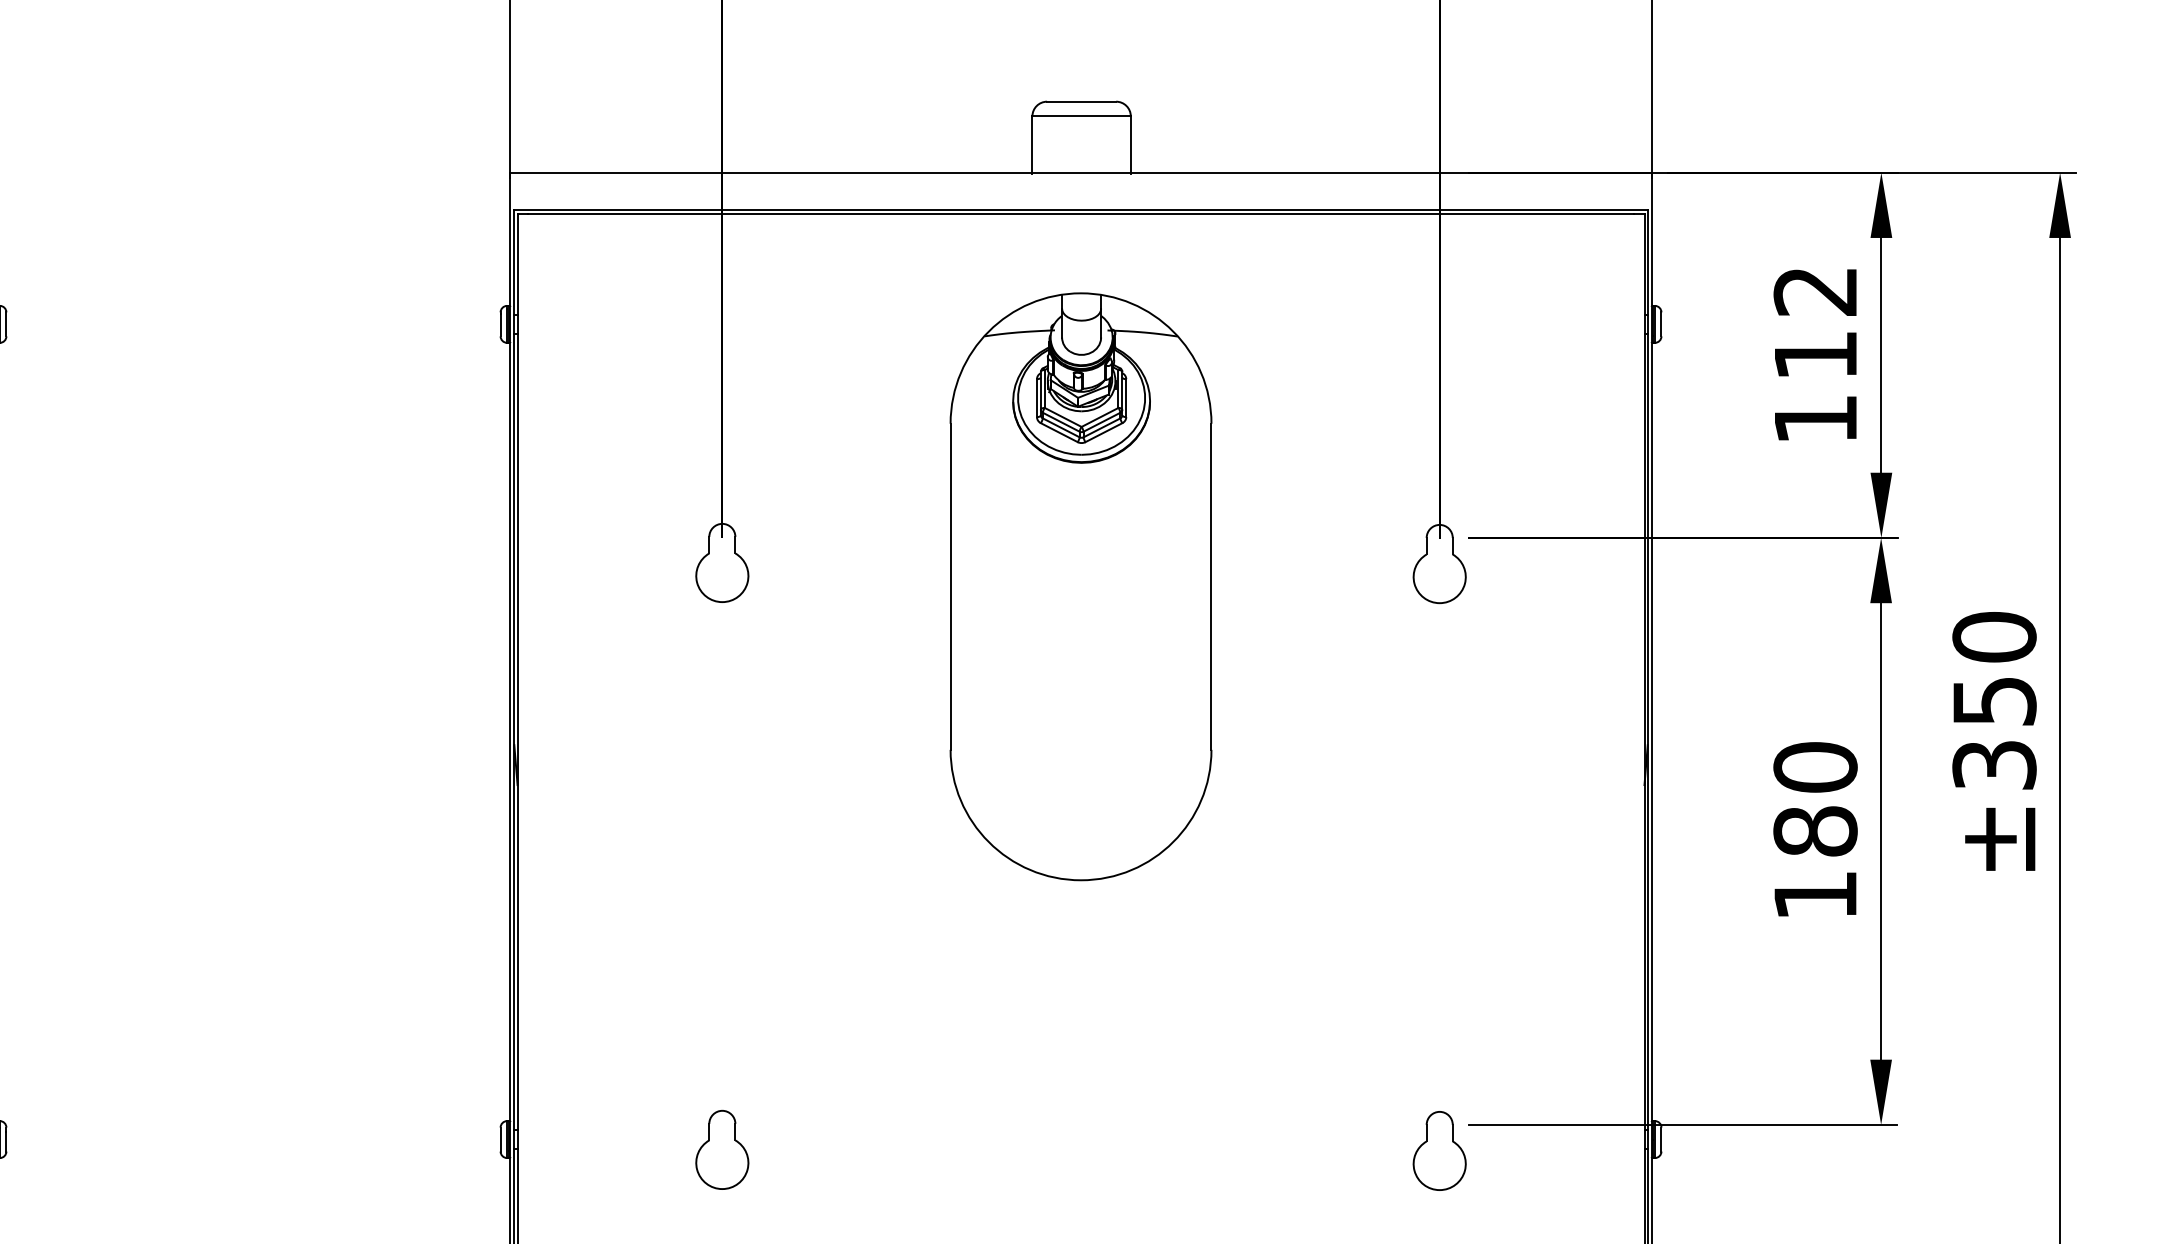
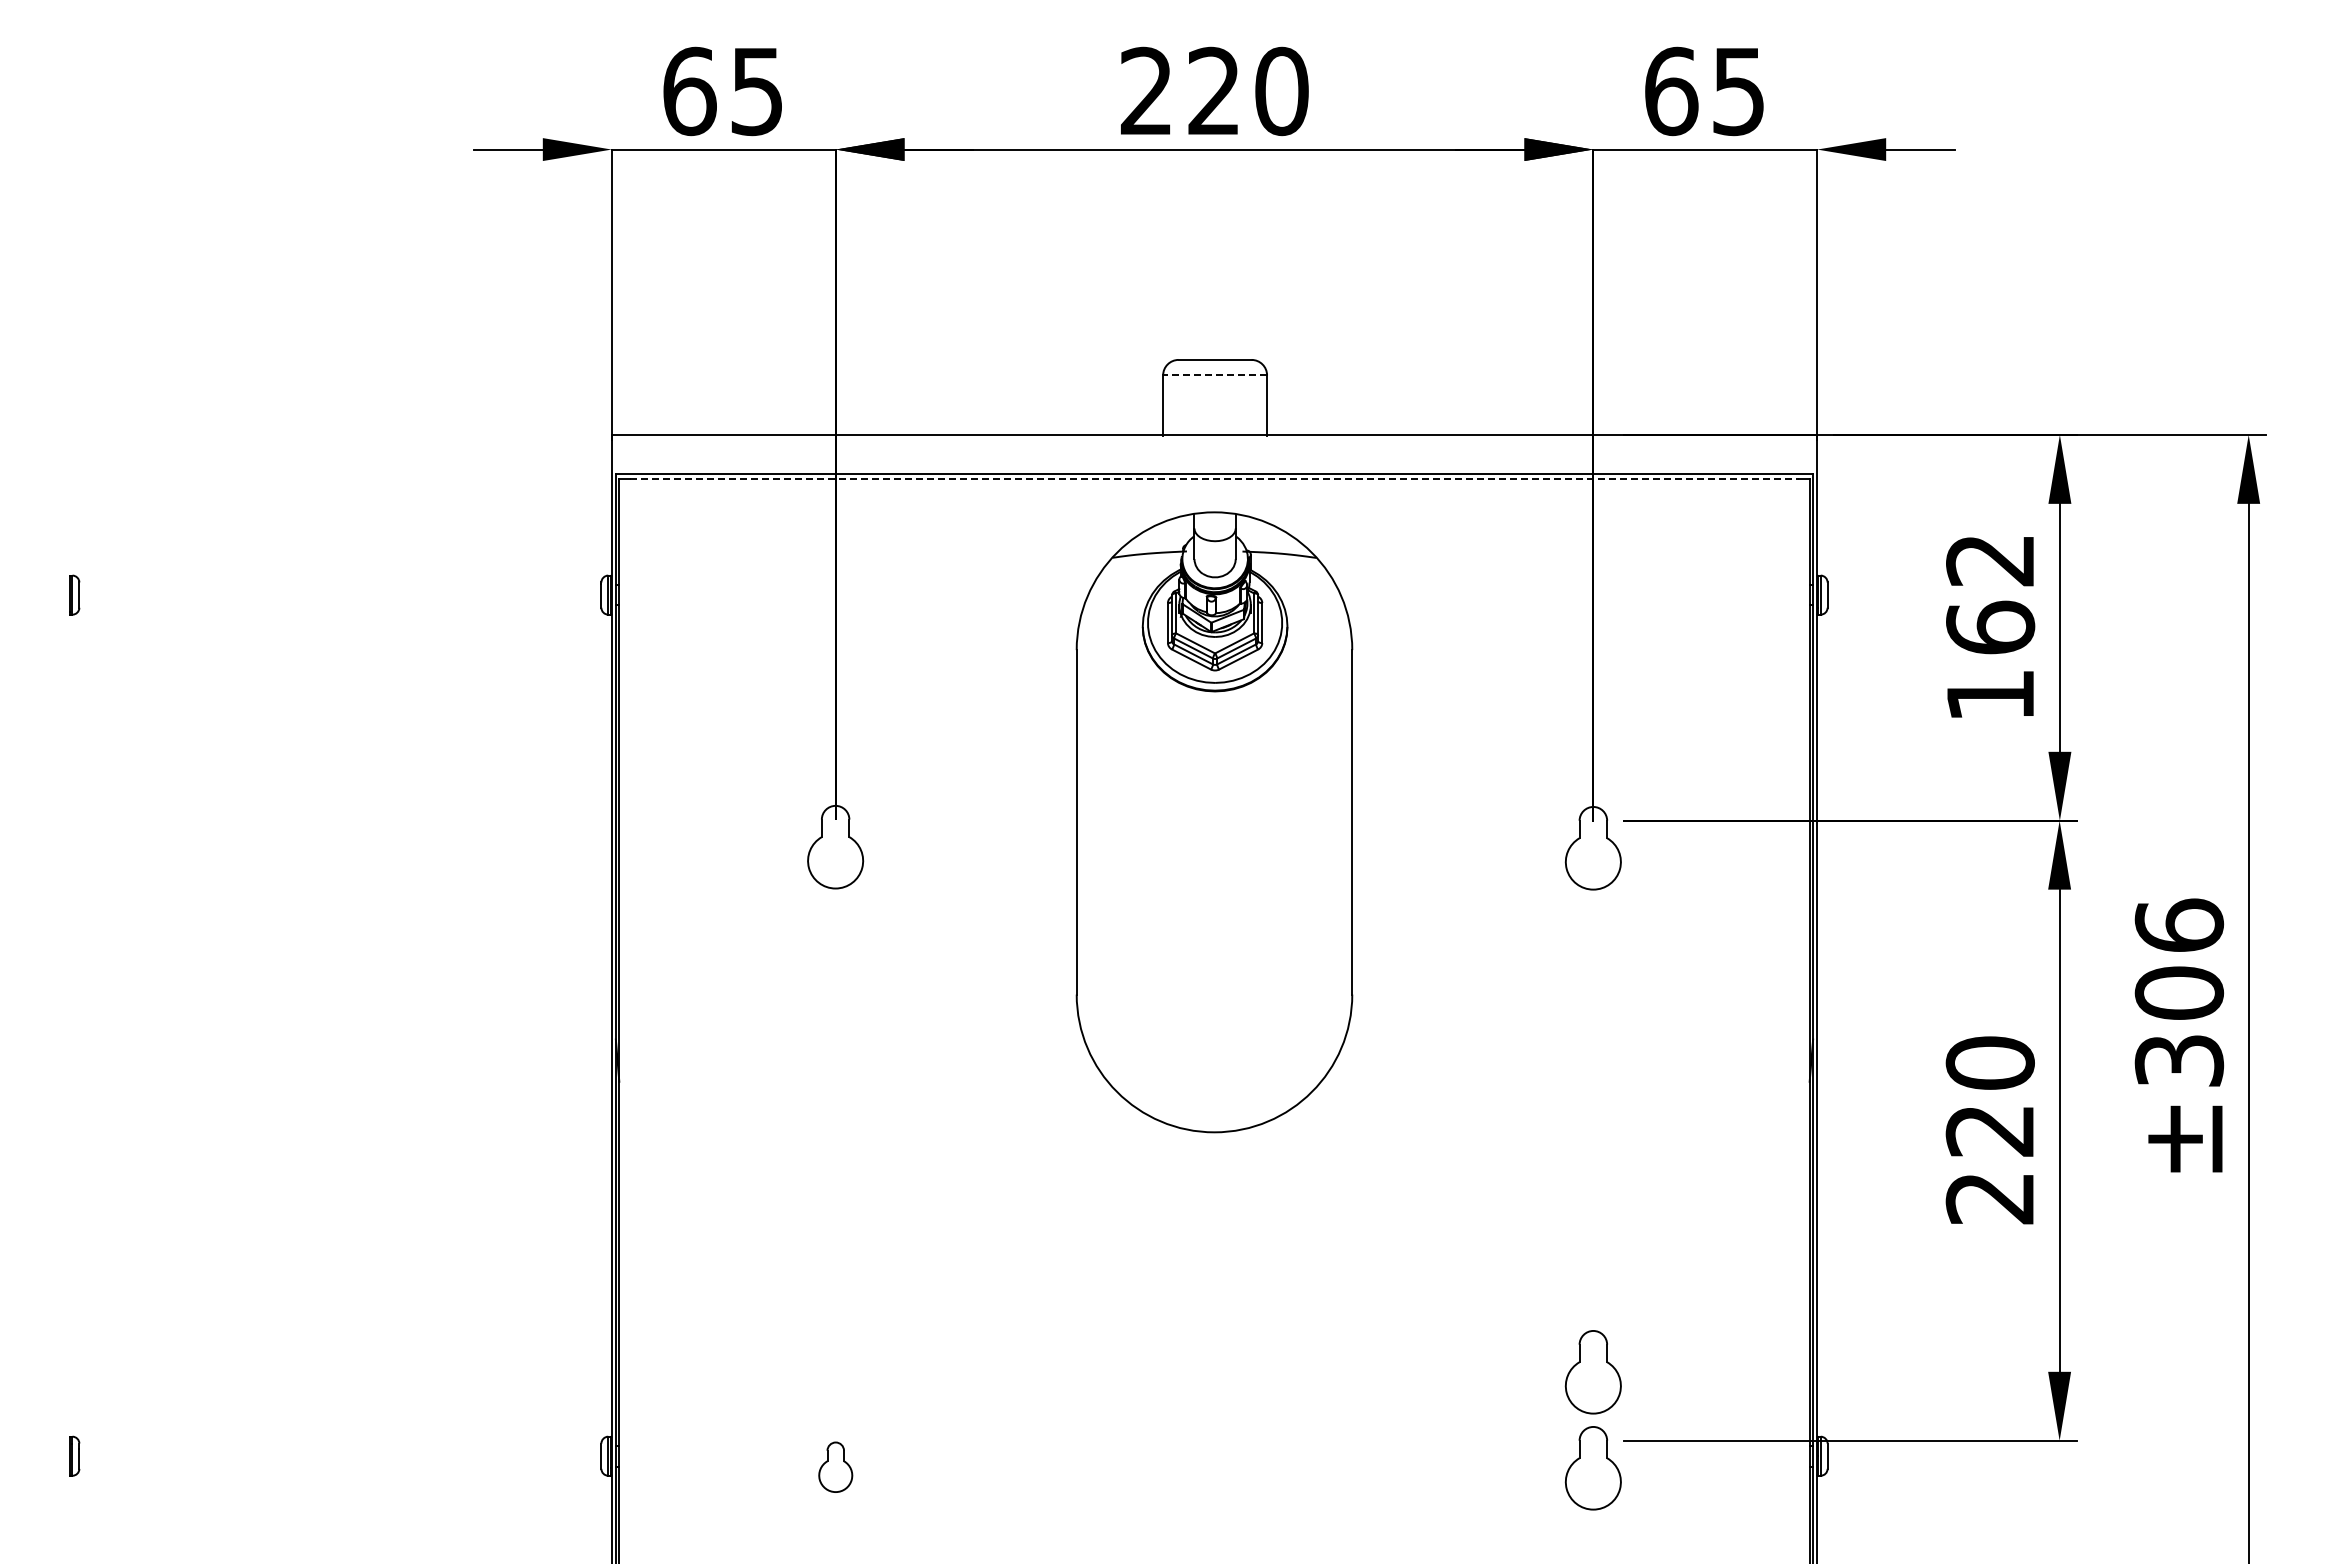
line: (1081, 116) -> (1215, 375), solid -> dashed
line: (1081, 213) -> (1215, 478), solid -> dashed
text: (1815, 355) -> (1990, 627), 112 -> 162
part: (1081, 586) -> (1214, 822), moved
text: (1994, 668) -> (2179, 958), ±350 -> ±306
text: (1814, 863) -> (1989, 1164), 180 -> 220
part: (1438, 1060) -> (1592, 1372), added
part: (722, 1150) -> (835, 1467), size x0.6

